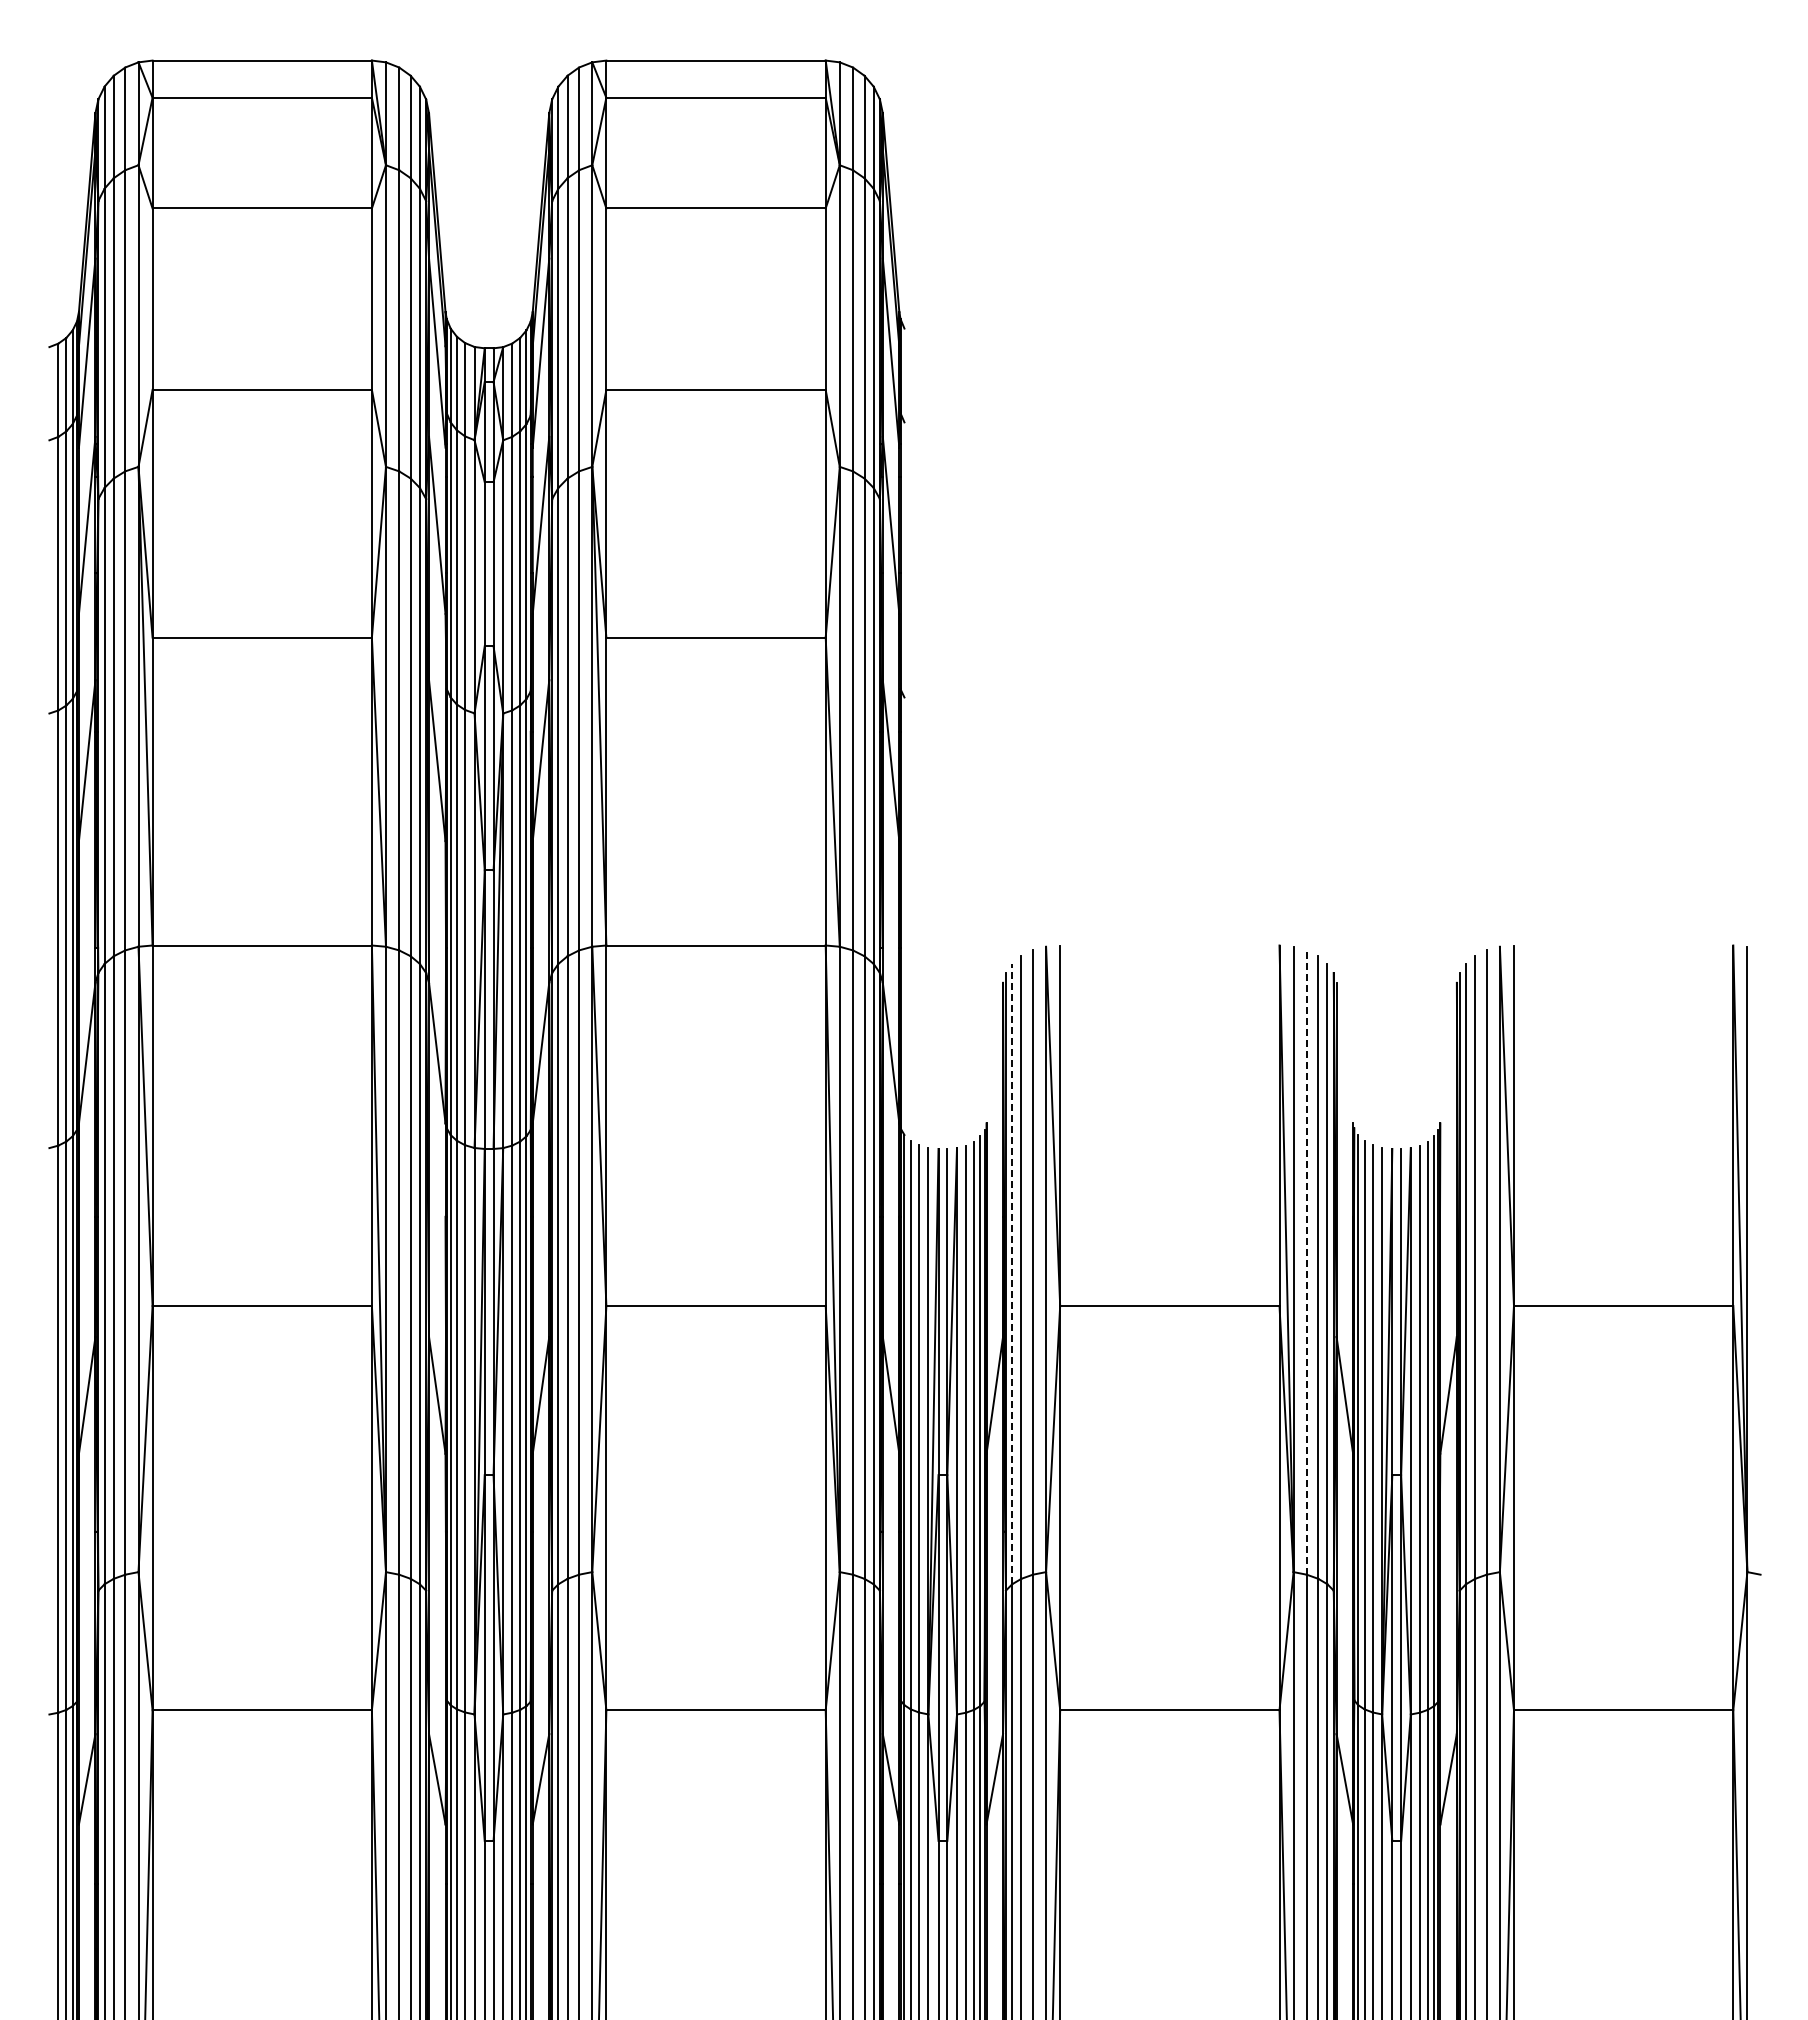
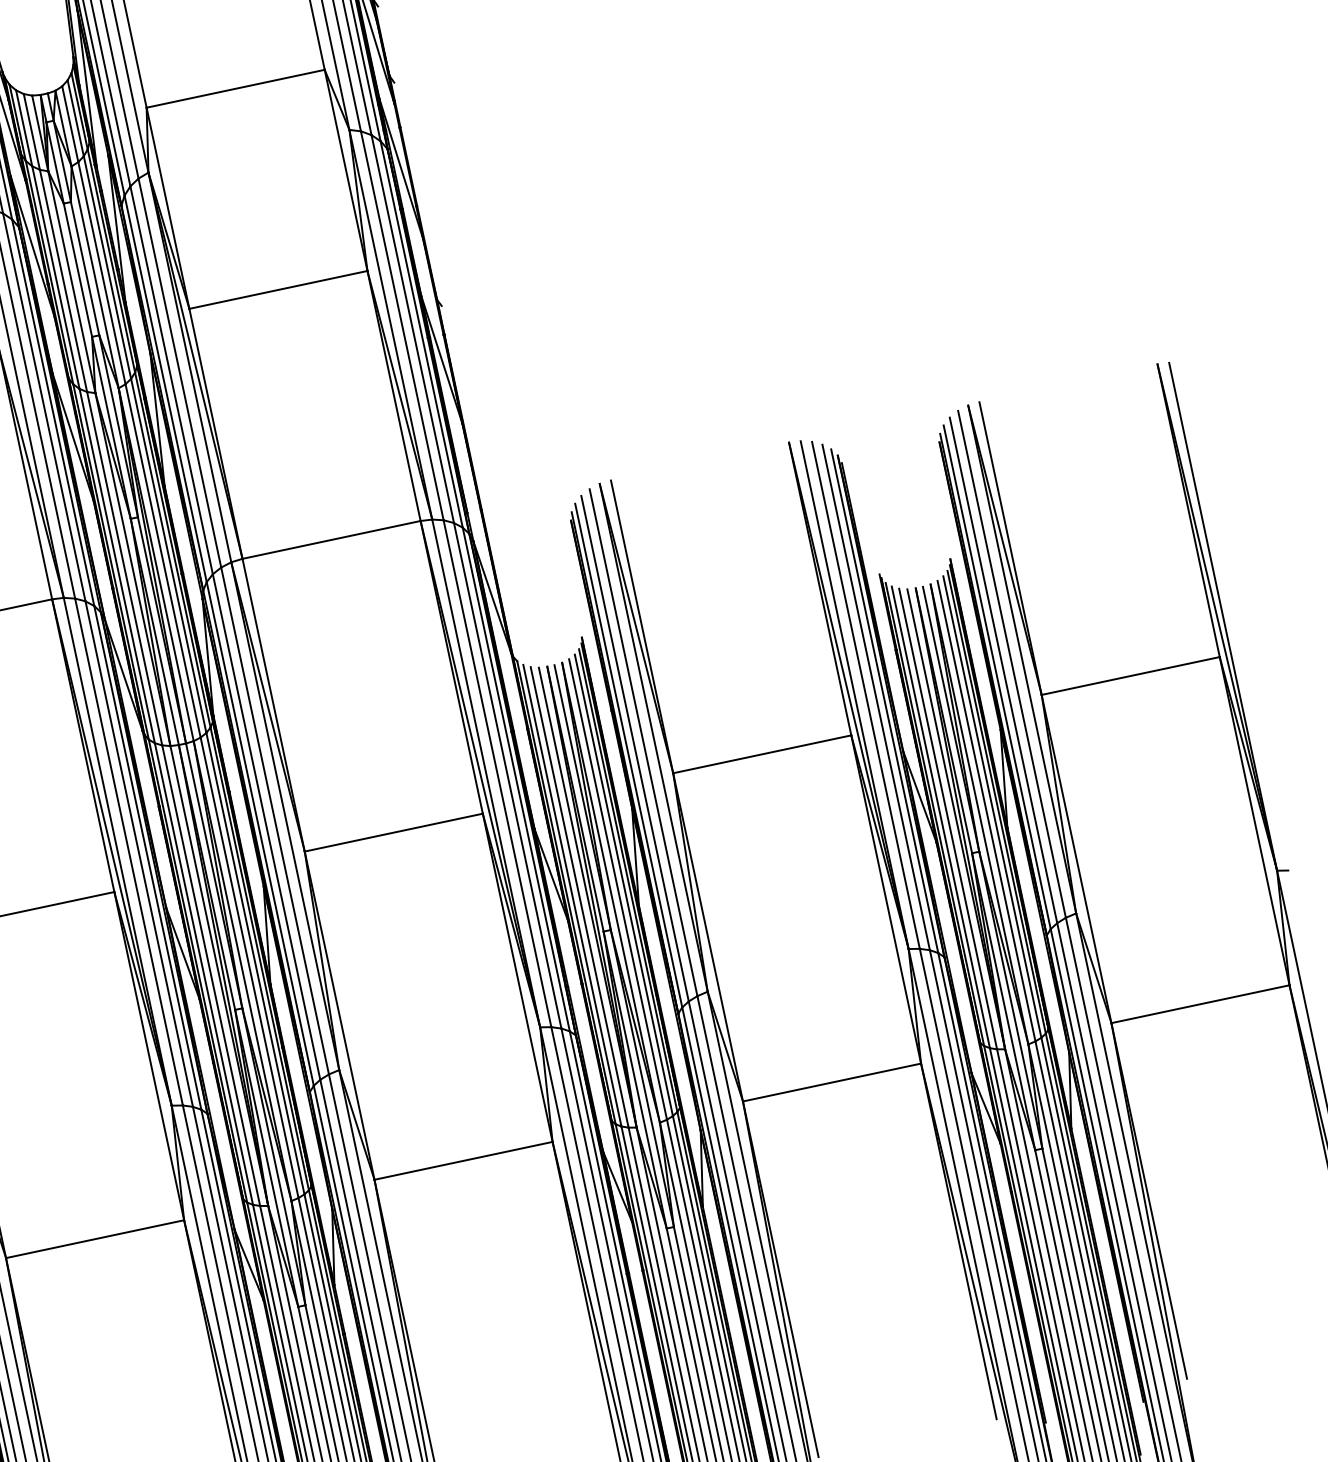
line: (1306, 1262) -> (865, 695), dashed -> solid
line: (1012, 1273) -> (628, 755), dashed -> solid

